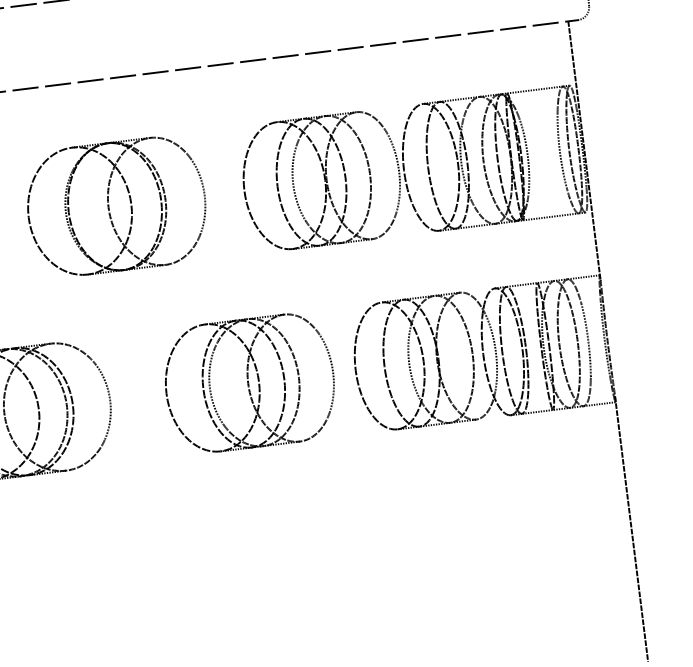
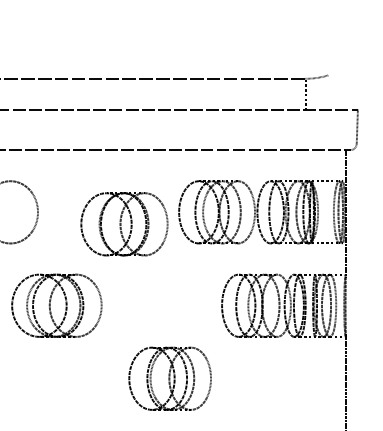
part: (116, 206) -> (124, 224), moved
part: (248, 382) -> (169, 378), moved

